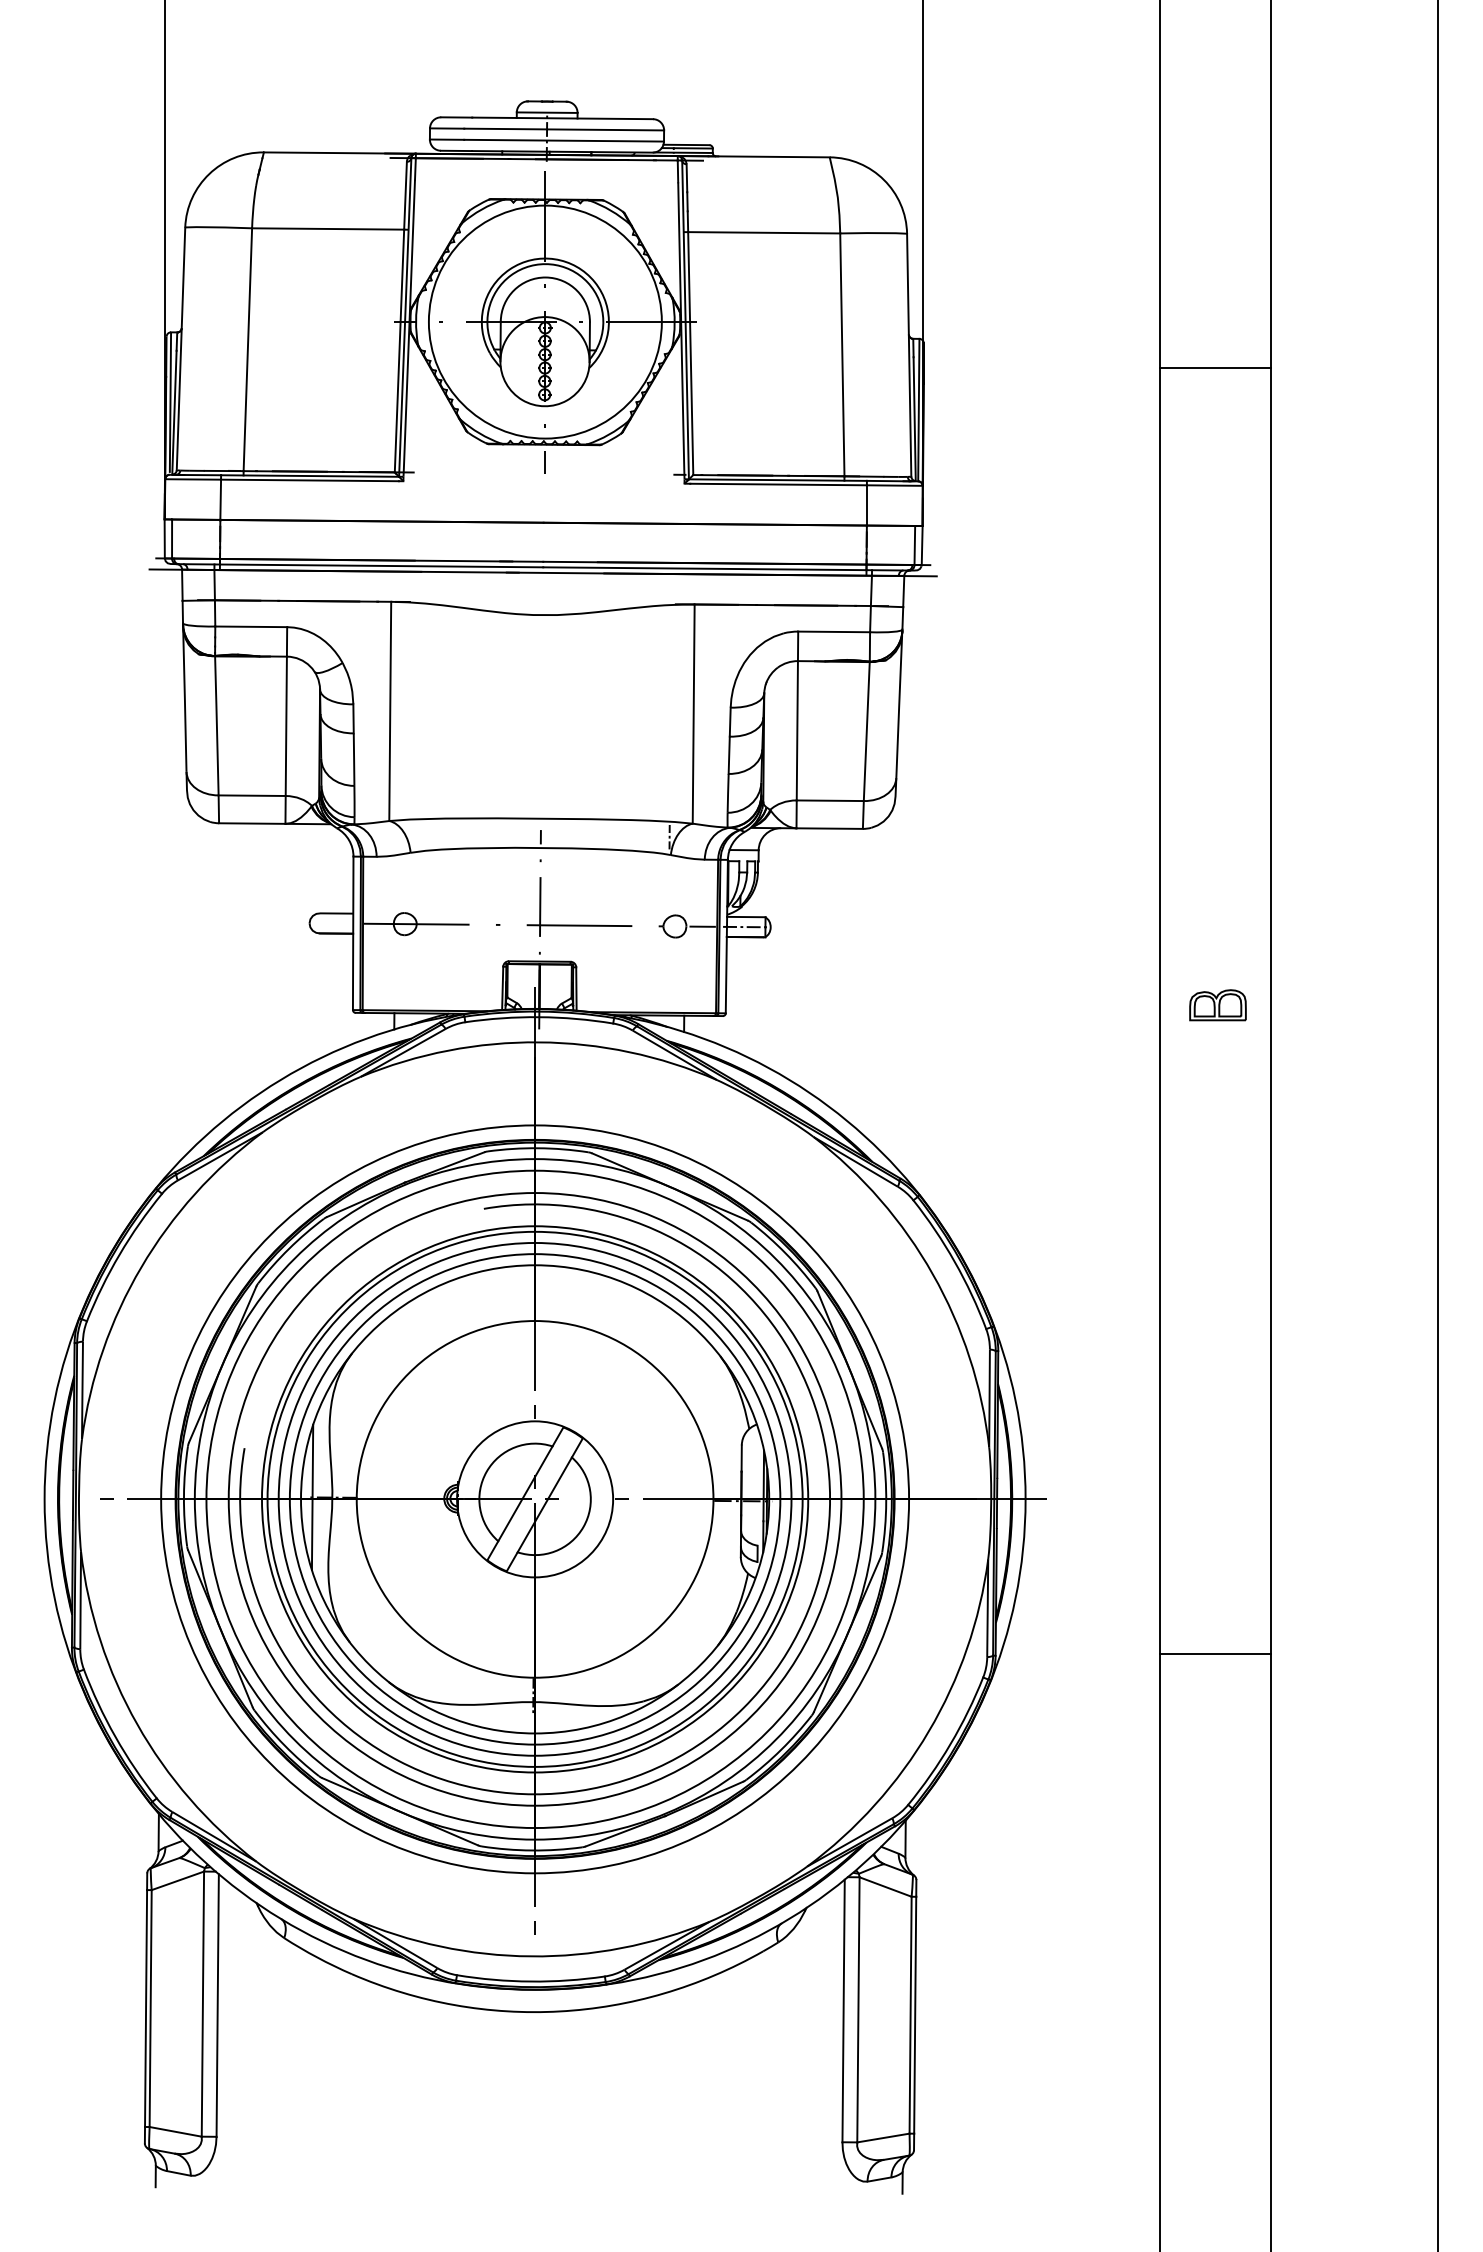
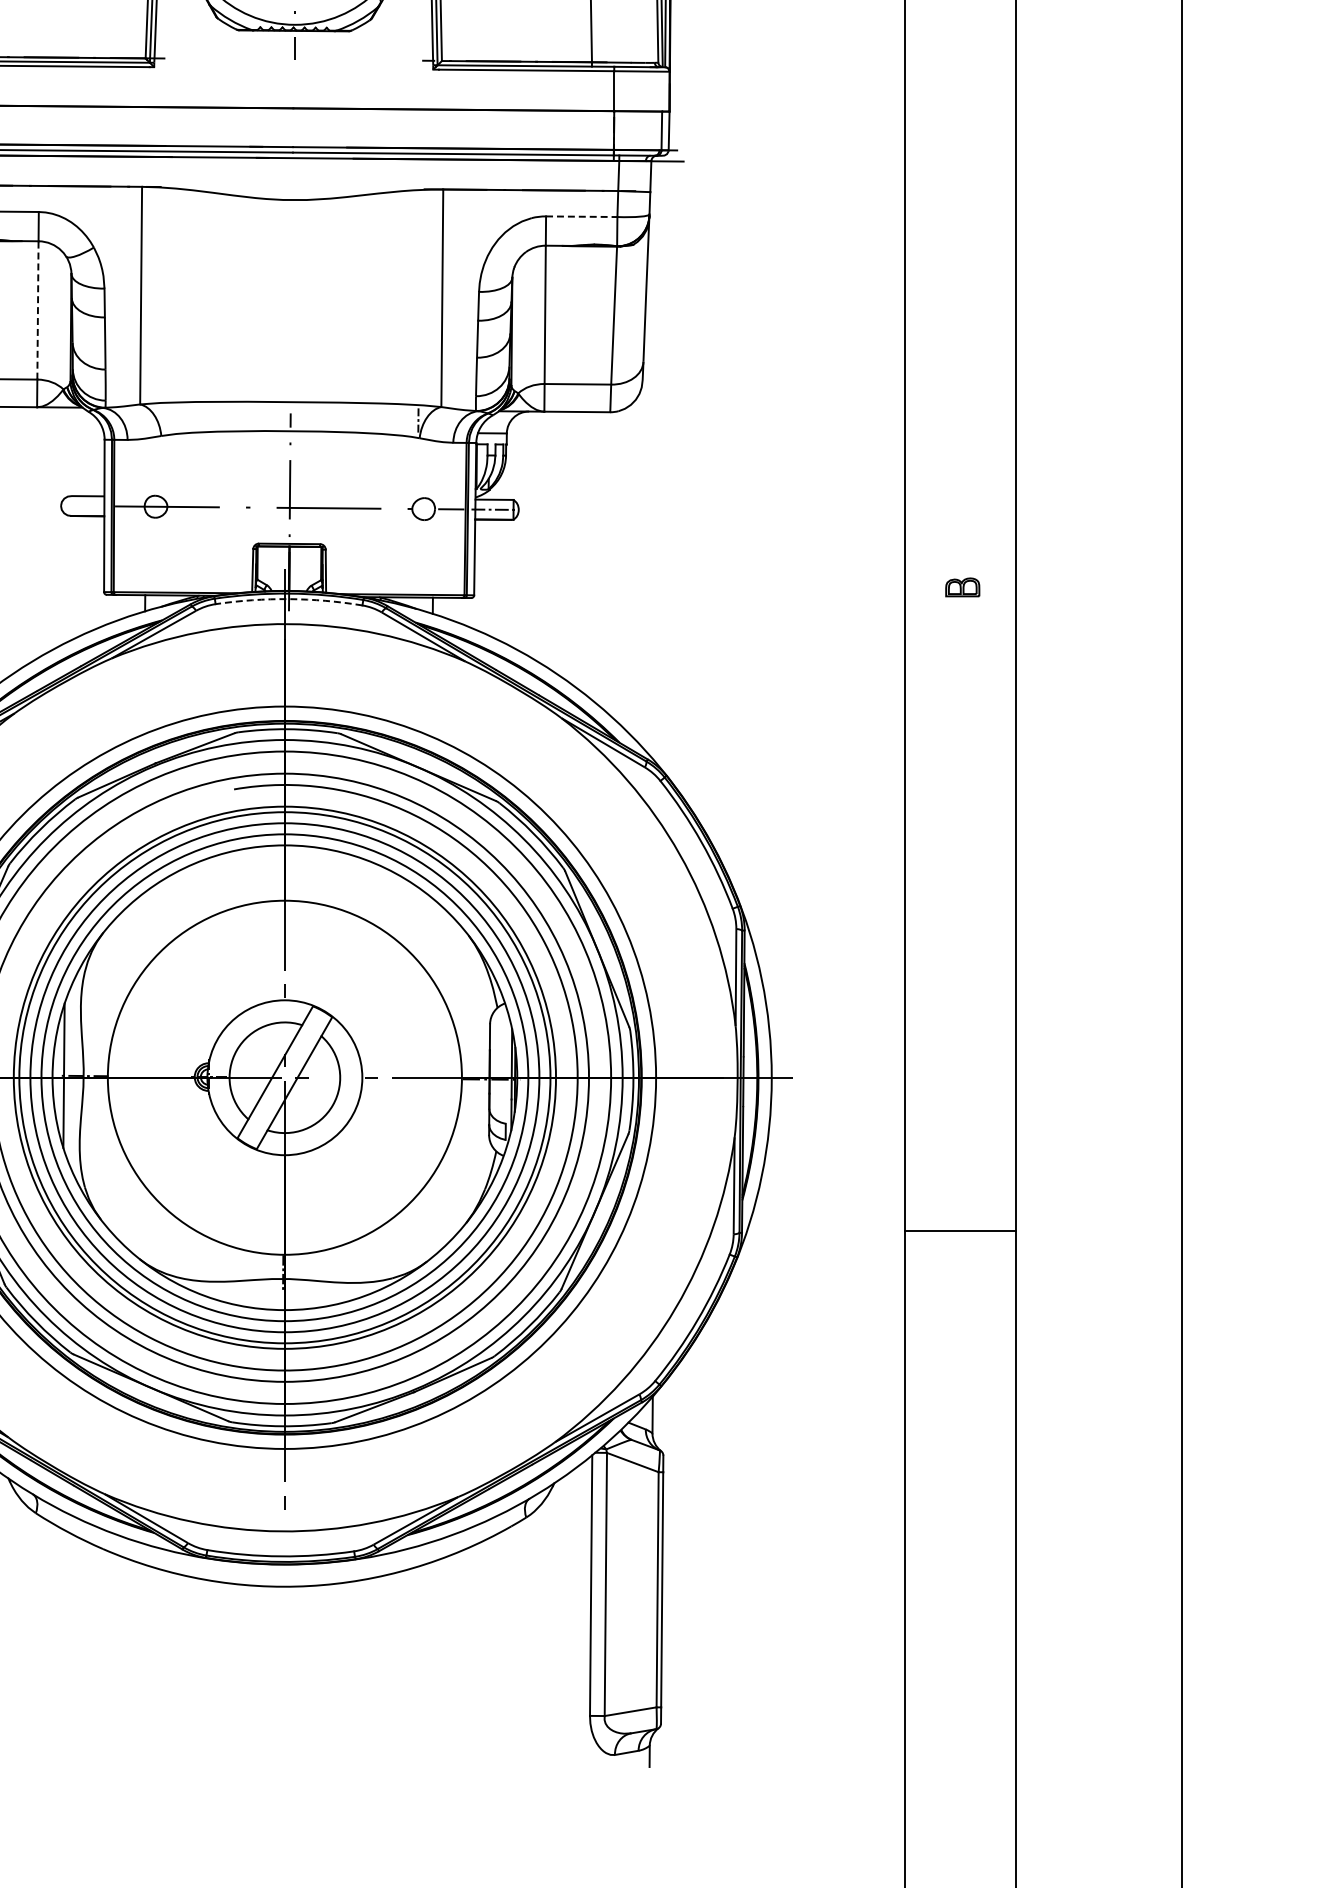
line: (834, 631) -> (582, 216), solid -> dashed
line: (286, 726) -> (38, 310), solid -> dashed
part: (1217, 1005) -> (962, 587), size x0.6
arc: (539, 1017) -> (289, 599), solid -> dashed

